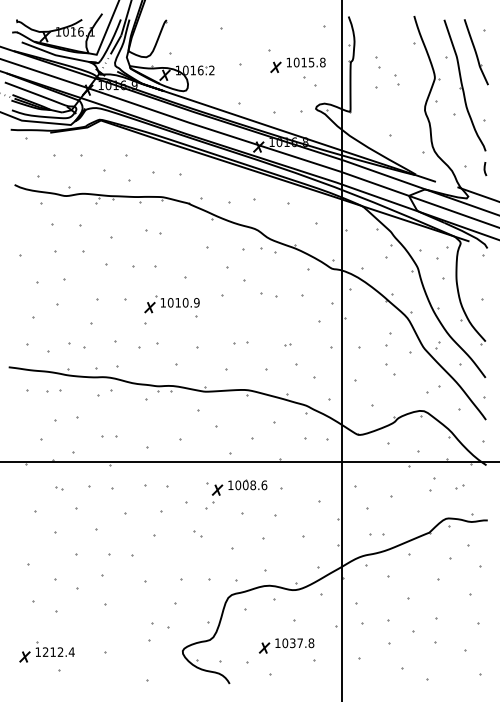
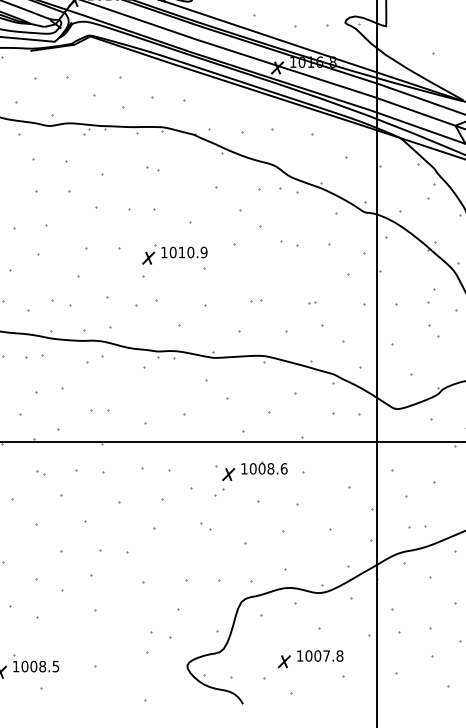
part: (153, 232) -> (152, 169), size x0.62
part: (241, 343) -> (257, 300), size x0.62
text: (292, 643) -> (317, 656), 1037.8 -> 1007.8
text: (58, 651) -> (40, 665), 1212.4 -> 1008.5

